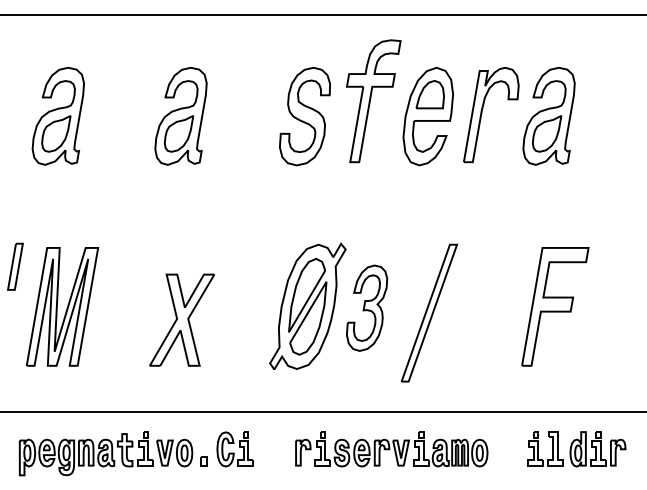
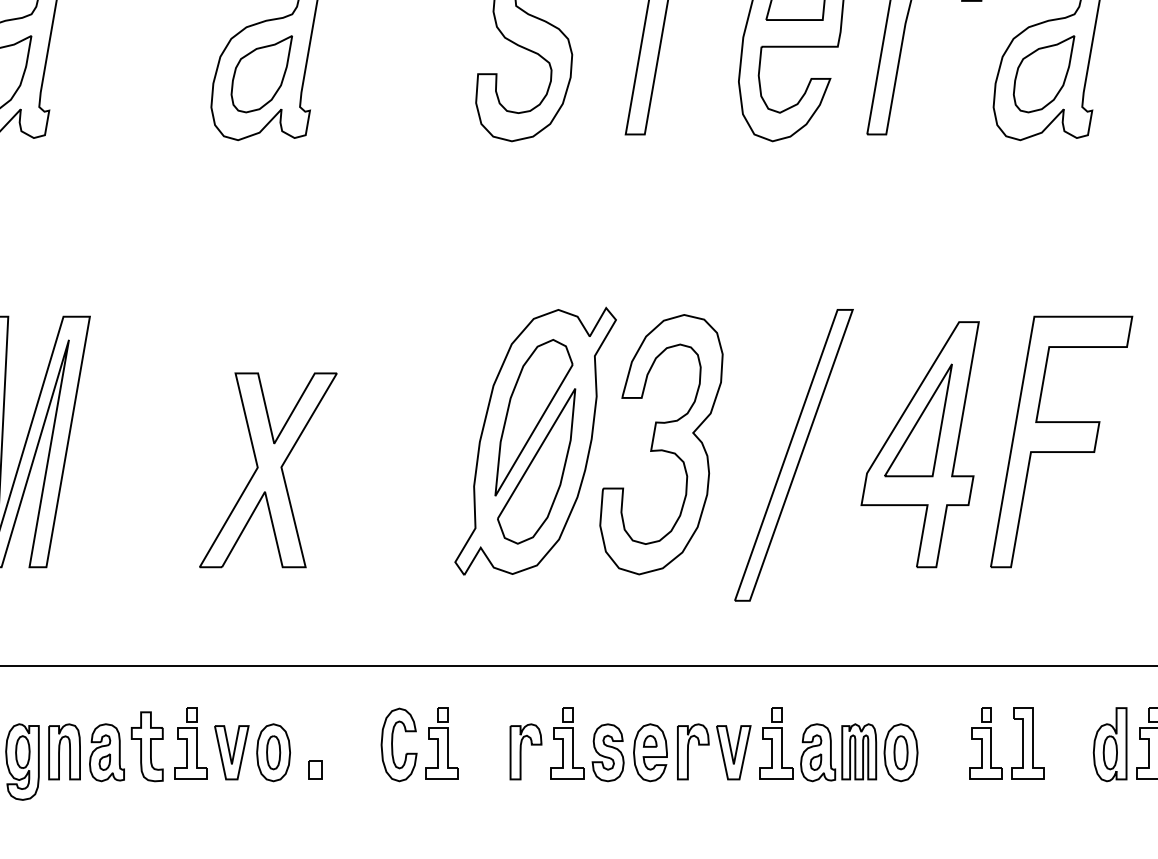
part: (488, 307) -> (919, 443), added
part: (366, 308) -> (660, 445), size x1.43
part: (538, 448) -> (991, 742), moved
part: (234, 449) -> (417, 745), moved

